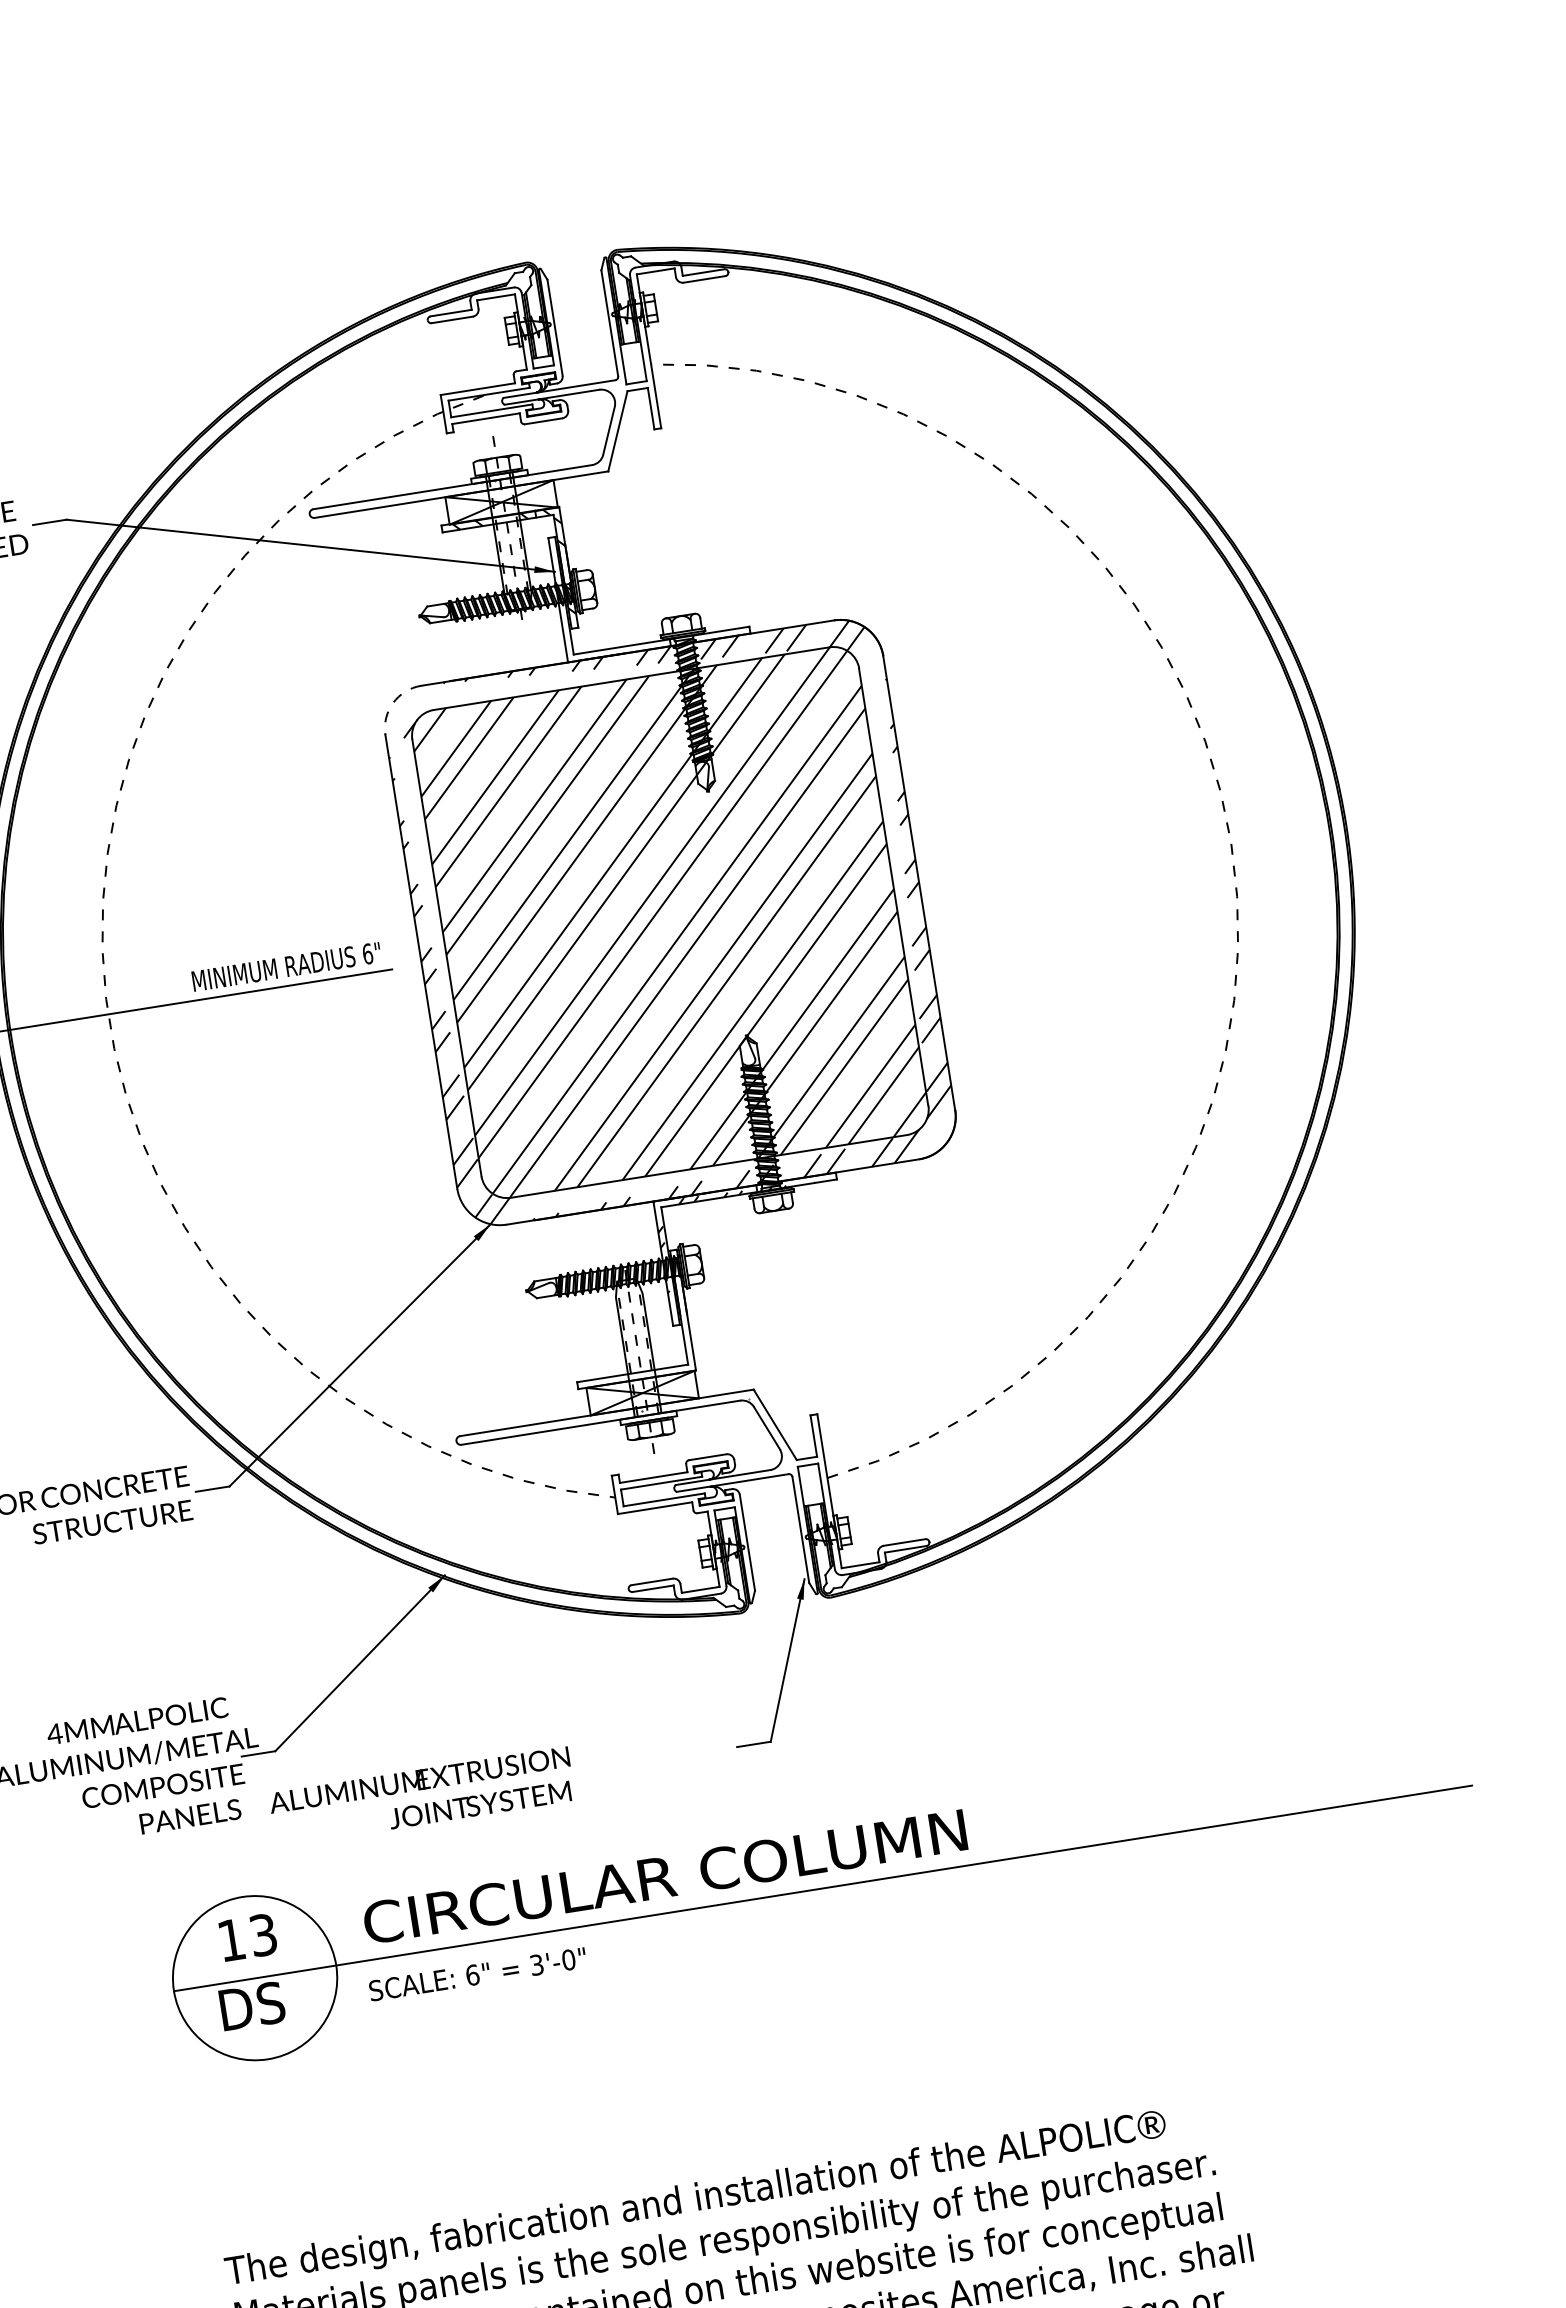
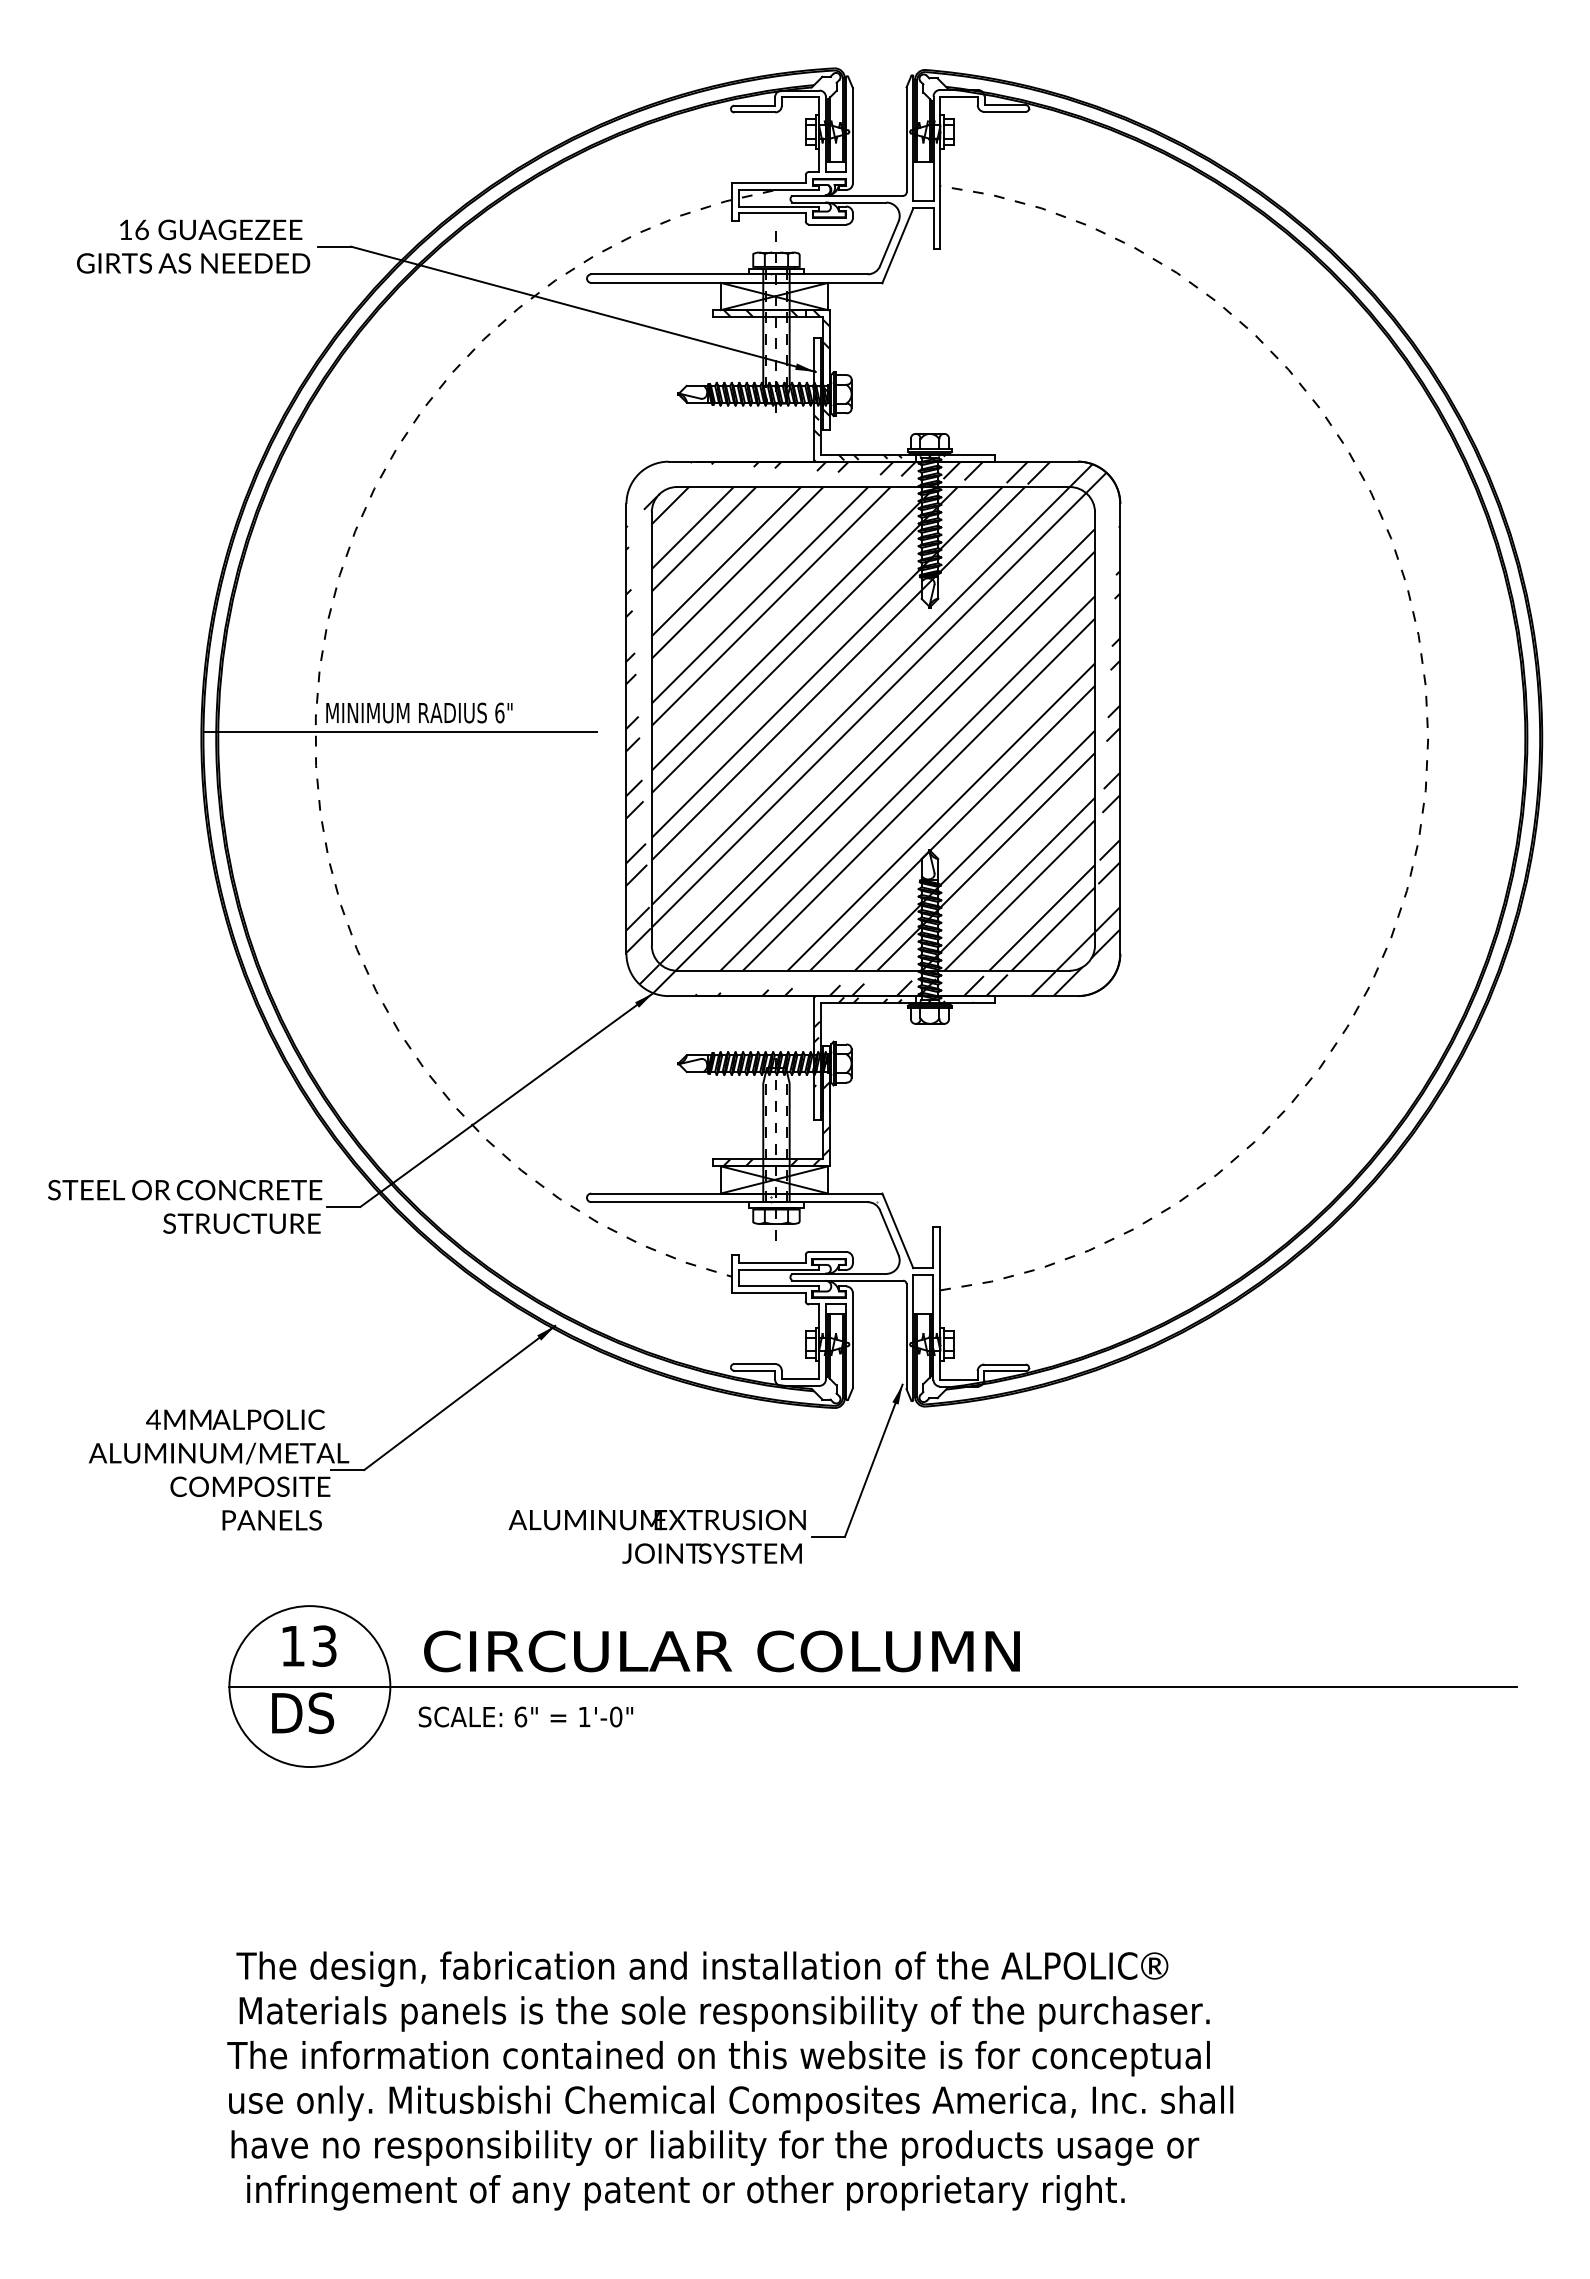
hatch: (646, 586) -> (901, 400), added
arc: (392, 703) -> (638, 474), dashed -> solid
text: (286, 966) -> (419, 712), moved
hatch: (634, 1325) -> (776, 1113), added
text: (421, 1796) -> (656, 1536), moved
text: (536, 1964) -> (584, 1716), 3'-0" -> 1'-0"

